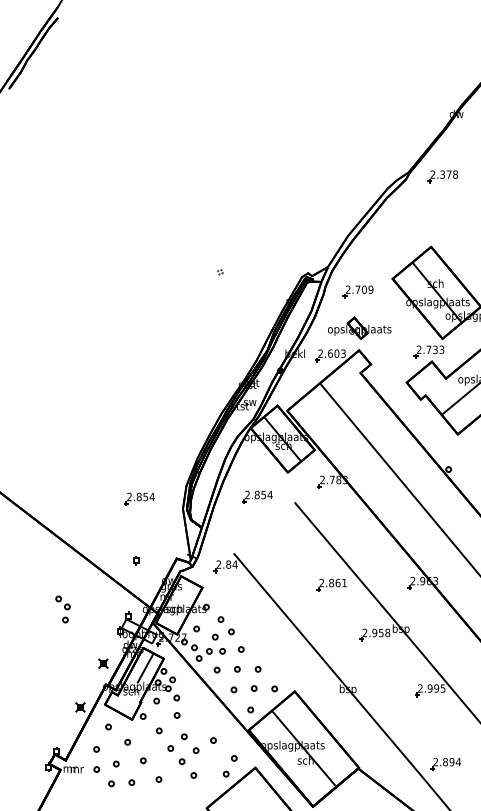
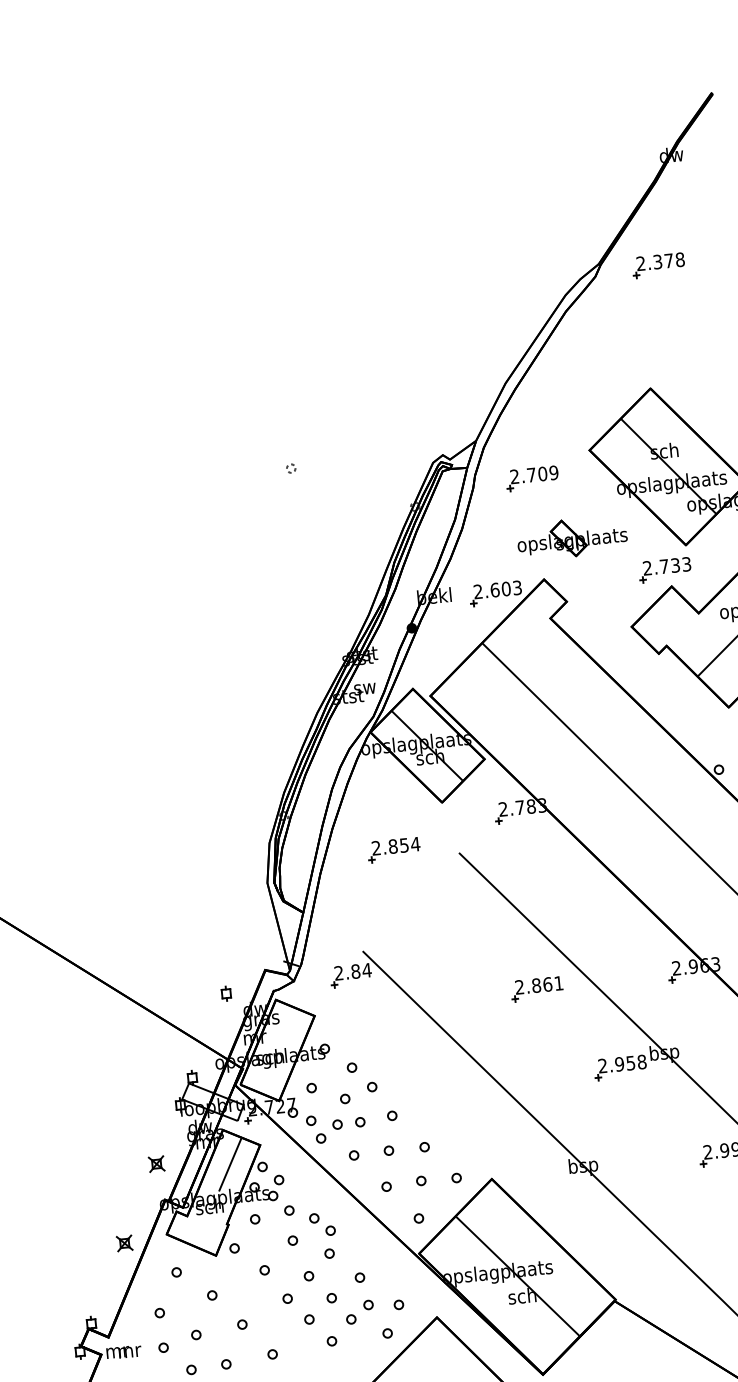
part: (359, 327) -> (571, 536), moved
part: (139, 498) -> (190, 872), removed
part: (136, 560) -> (227, 992), moved
part: (62, 609) -> (322, 1235), moved
part: (211, 760) -> (359, 1312), added

